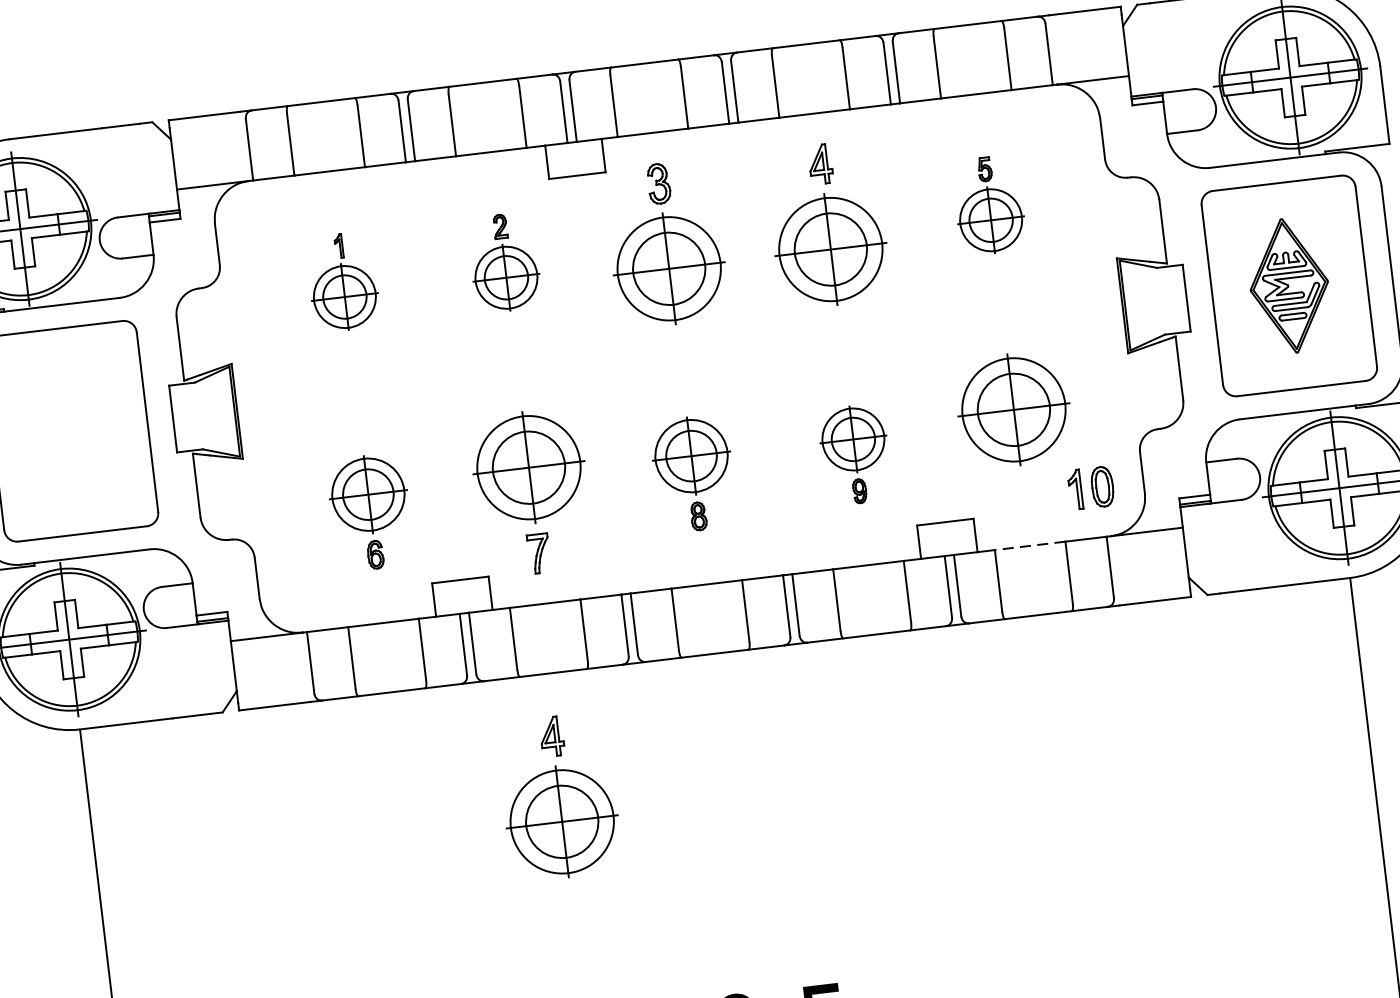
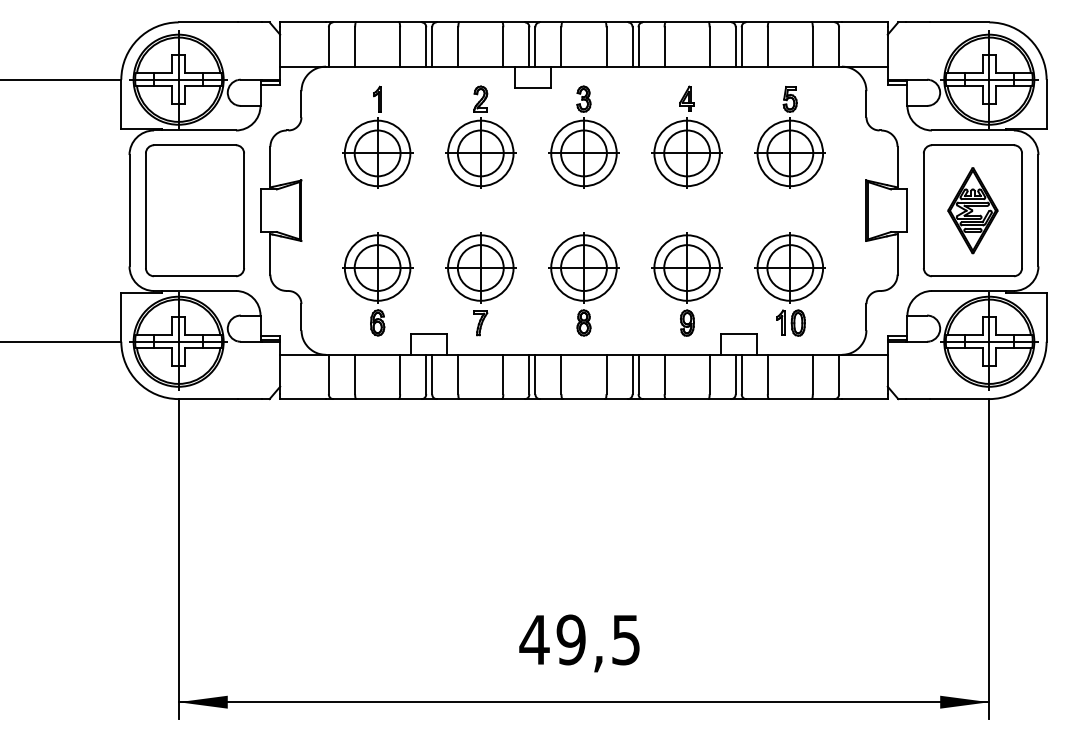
part: (988, 205) -> (789, 137), size x1.67
part: (503, 261) -> (480, 136), size x1.67
part: (342, 280) -> (377, 136), size x1.67
part: (854, 455) -> (686, 284), size x1.67
part: (692, 474) -> (583, 284), size x1.43
part: (1090, 487) -> (790, 322), moved
part: (370, 512) -> (377, 284), size x1.43
line: (1030, 545) -> (790, 354), dashed -> solid
part: (558, 795) -> (474, 476), removed

